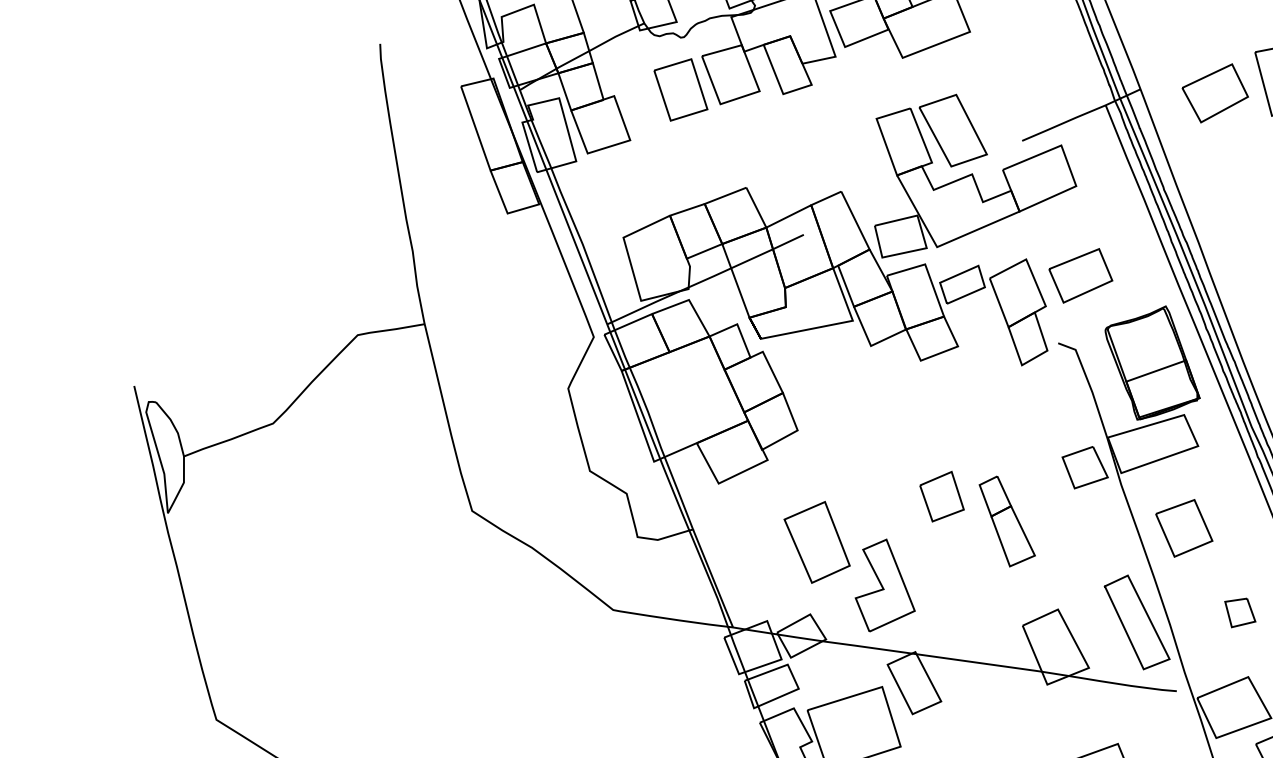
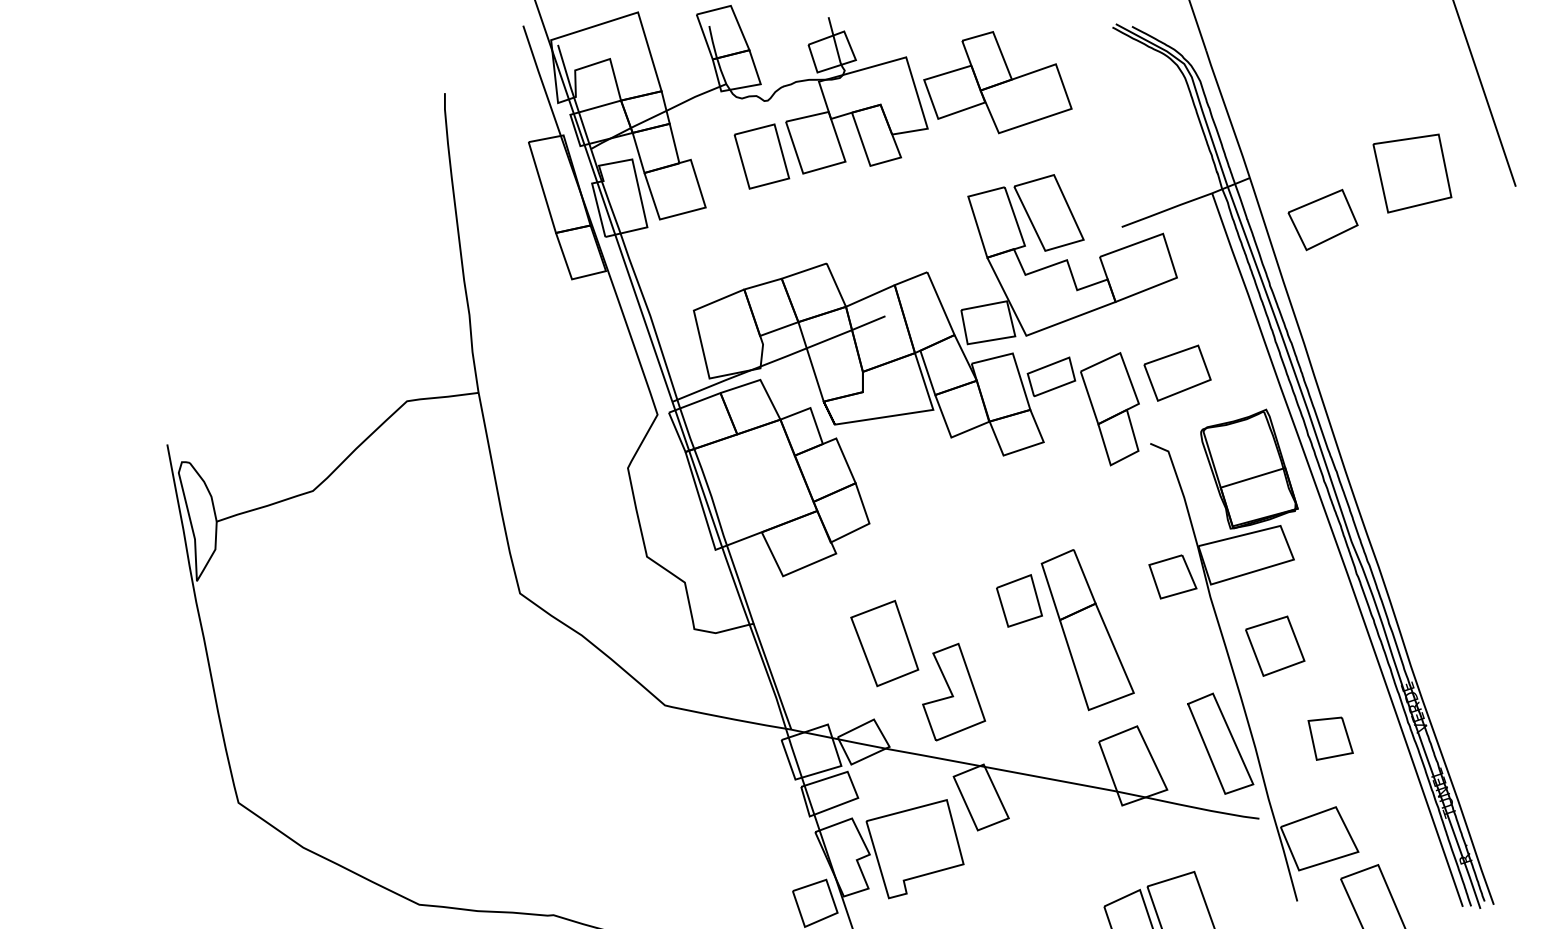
part: (1214, 92) -> (1322, 219), moved
part: (1007, 521) -> (1087, 630), size x1.67
part: (1240, 612) -> (1330, 738), size x1.43

